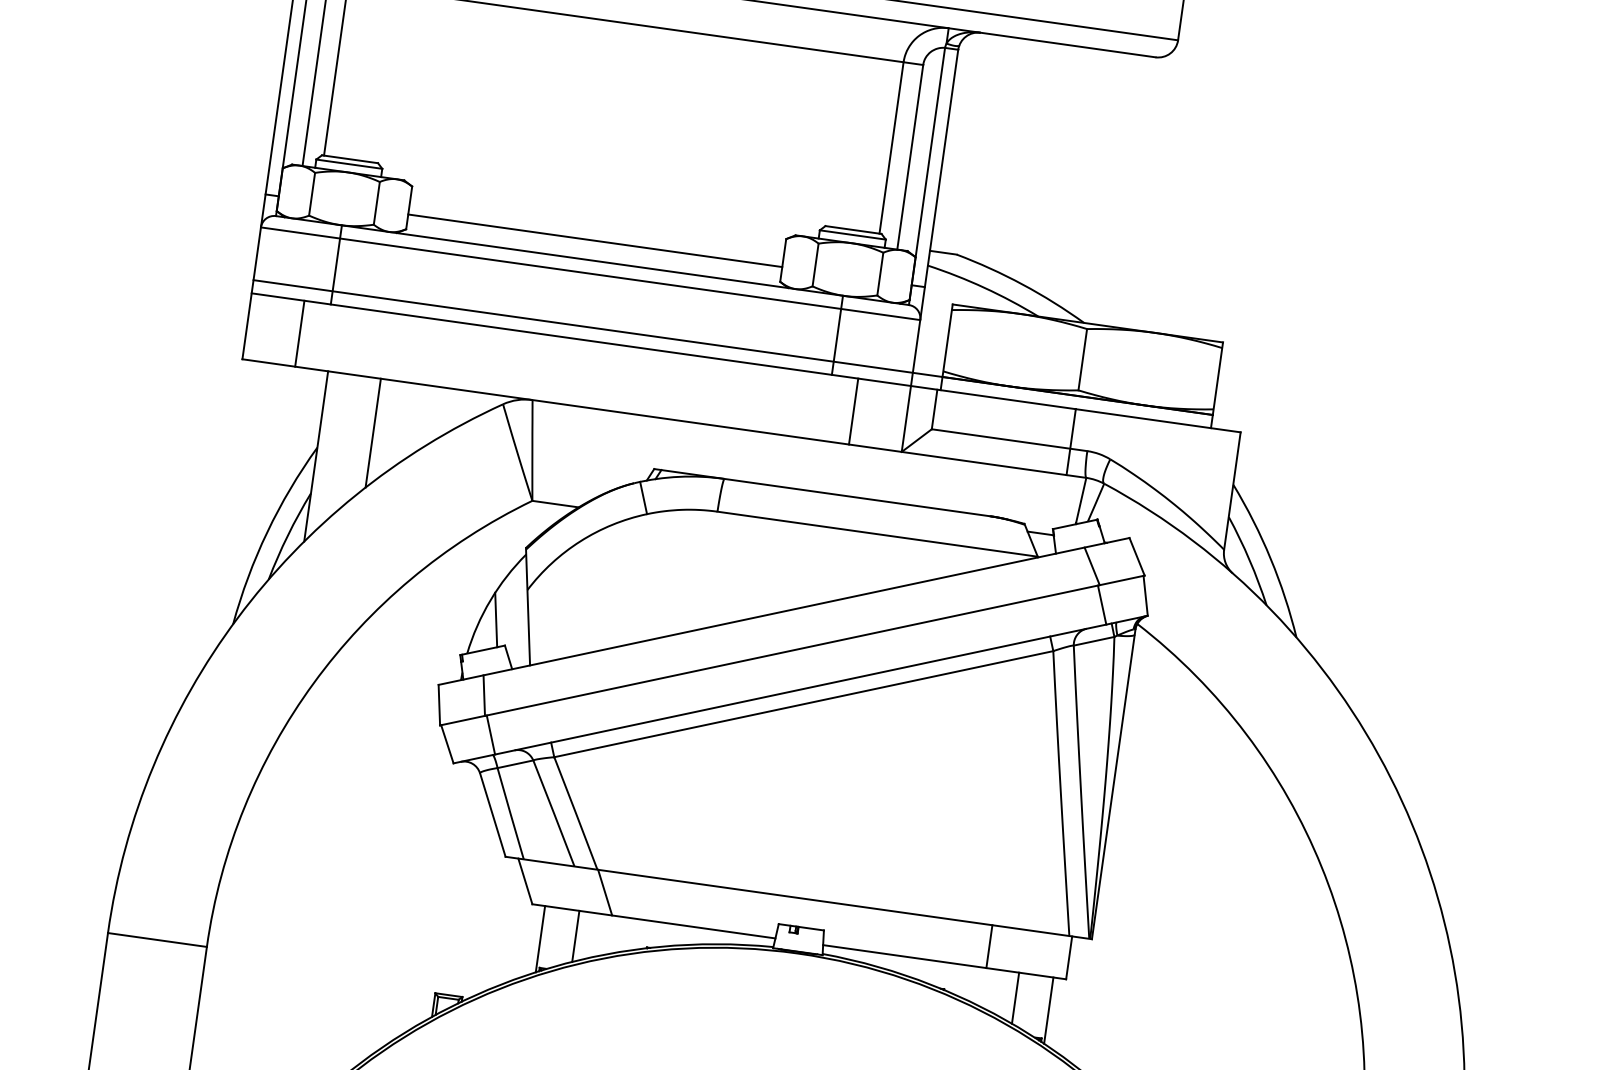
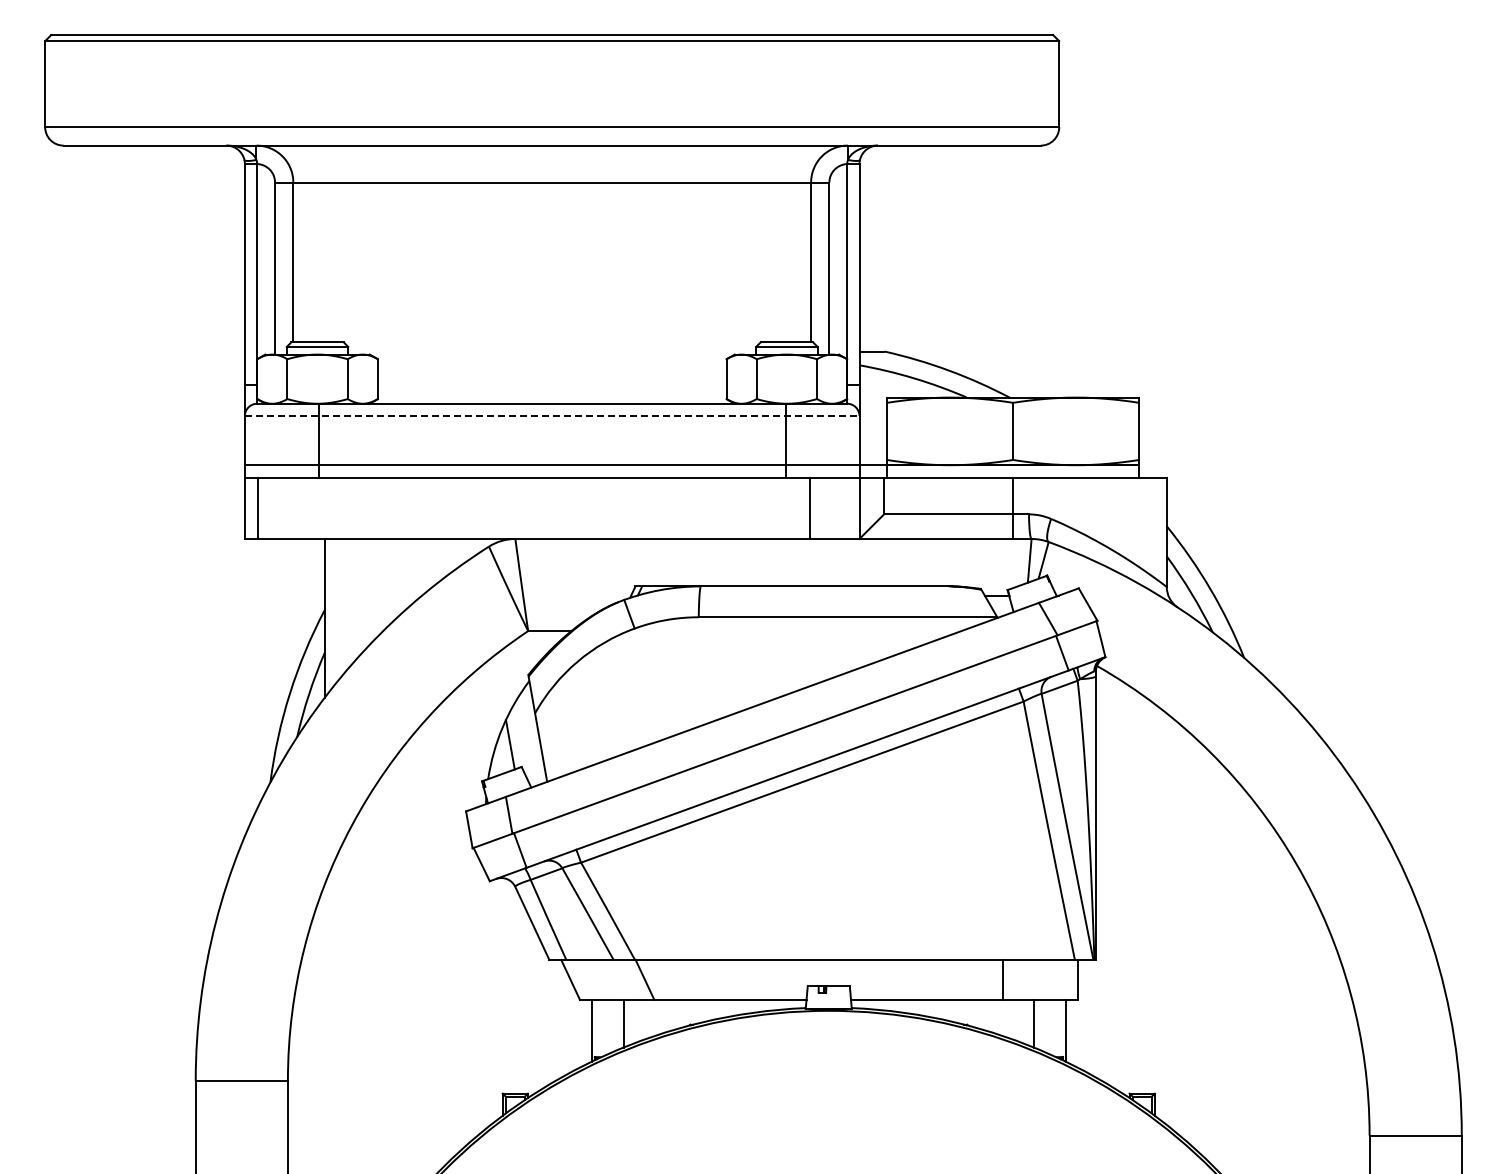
line: (594, 240) -> (551, 385), removed
line: (590, 274) -> (552, 416), solid -> dashed
line: (300, 333) -> (258, 507), moved
line: (372, 432) -> (373, 589), removed

